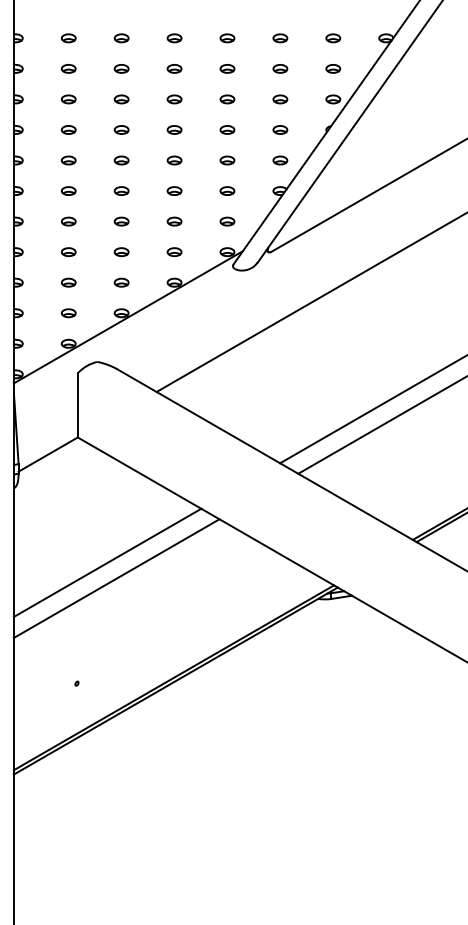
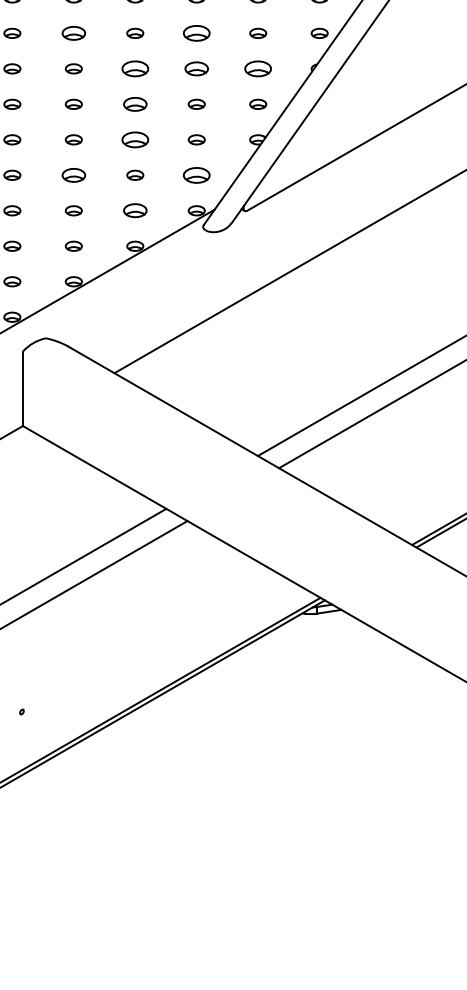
part: (121, 99) -> (73, 33), size x1.4
part: (227, 99) -> (196, 33), size x1.6
part: (174, 129) -> (135, 68), size x1.6
part: (227, 129) -> (196, 68), size x1.4
part: (280, 129) -> (258, 68), size x1.6
part: (174, 160) -> (135, 104), size x1.4
part: (174, 190) -> (135, 139), size x1.6
part: (121, 221) -> (73, 175), size x1.4
part: (227, 221) -> (196, 175), size x1.6
part: (174, 252) -> (135, 211), size x1.4

